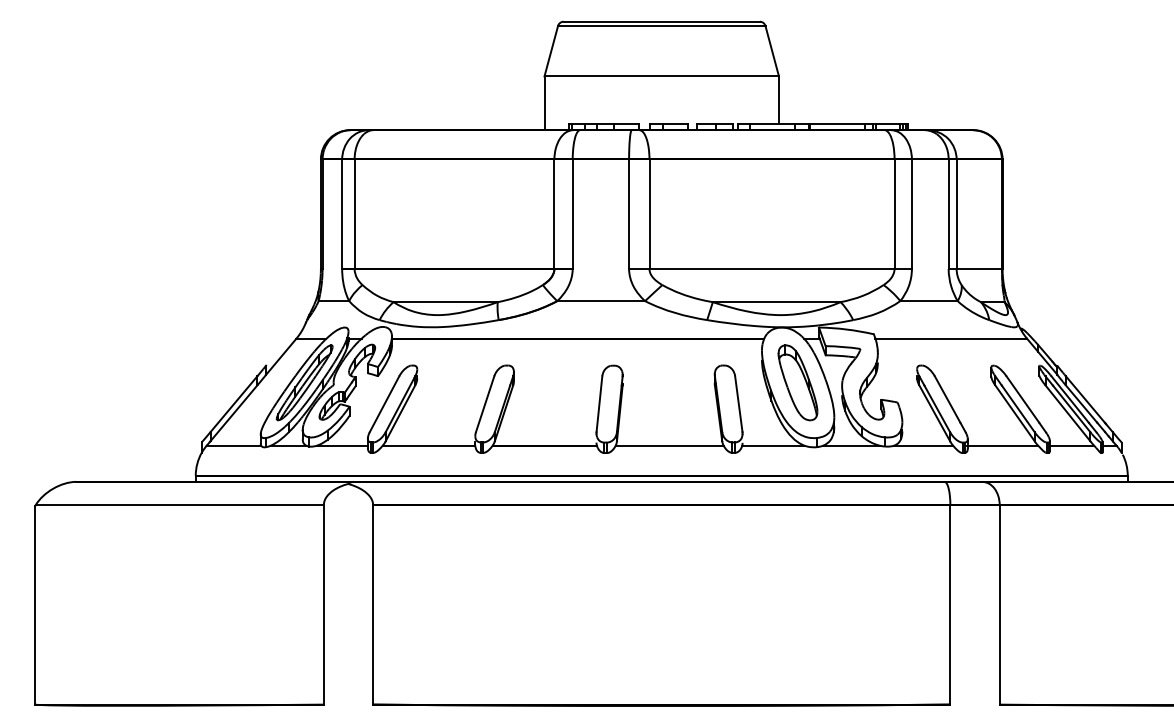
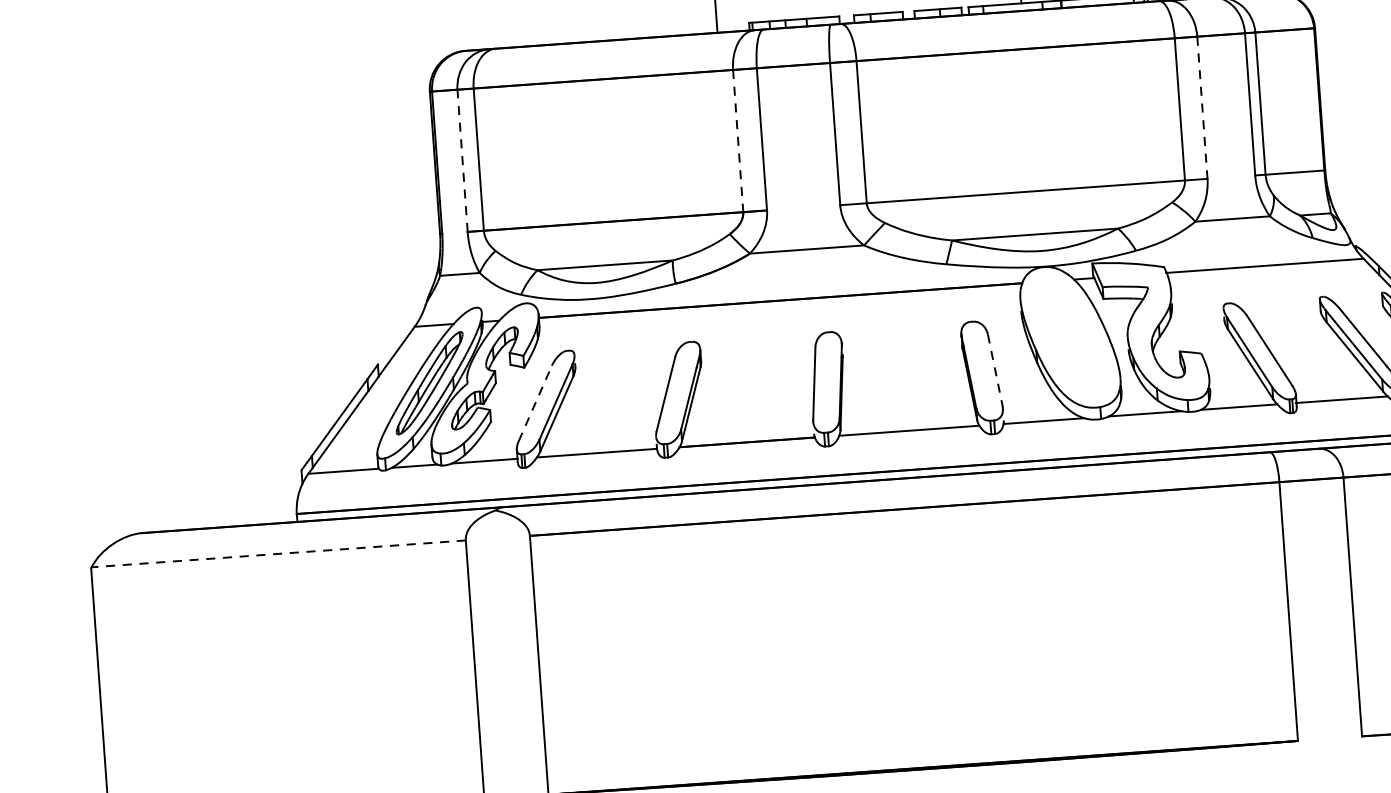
line: (342, 214) -> (463, 161), solid -> dashed
line: (554, 214) -> (738, 141), solid -> dashed
line: (911, 214) -> (1201, 108), solid -> dashed
part: (797, 382) -> (1069, 336), removed
line: (384, 404) -> (535, 403), solid -> dashed
line: (738, 404) -> (994, 370), solid -> dashed
line: (179, 505) -> (278, 554), solid -> dashed

